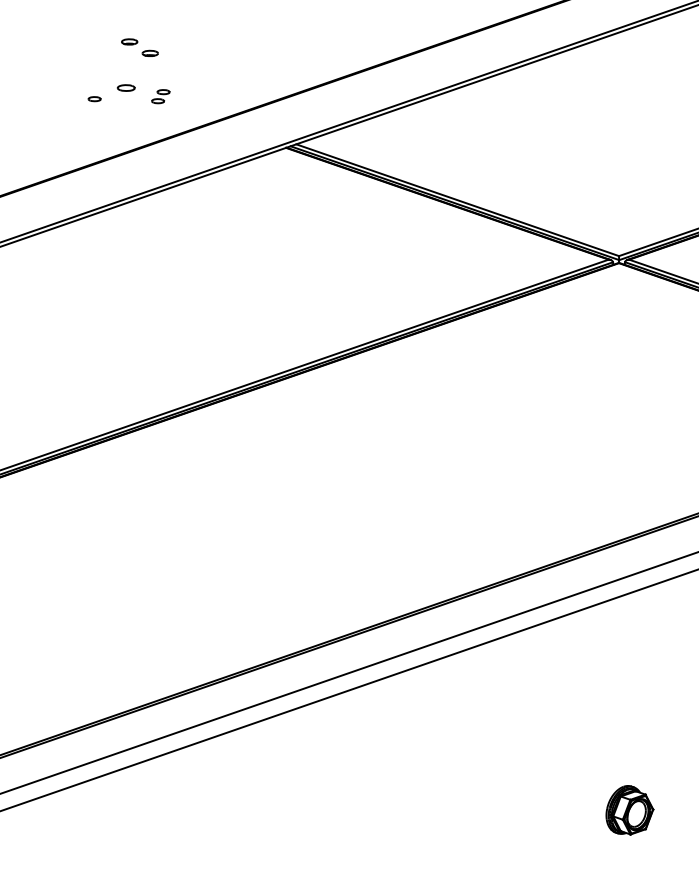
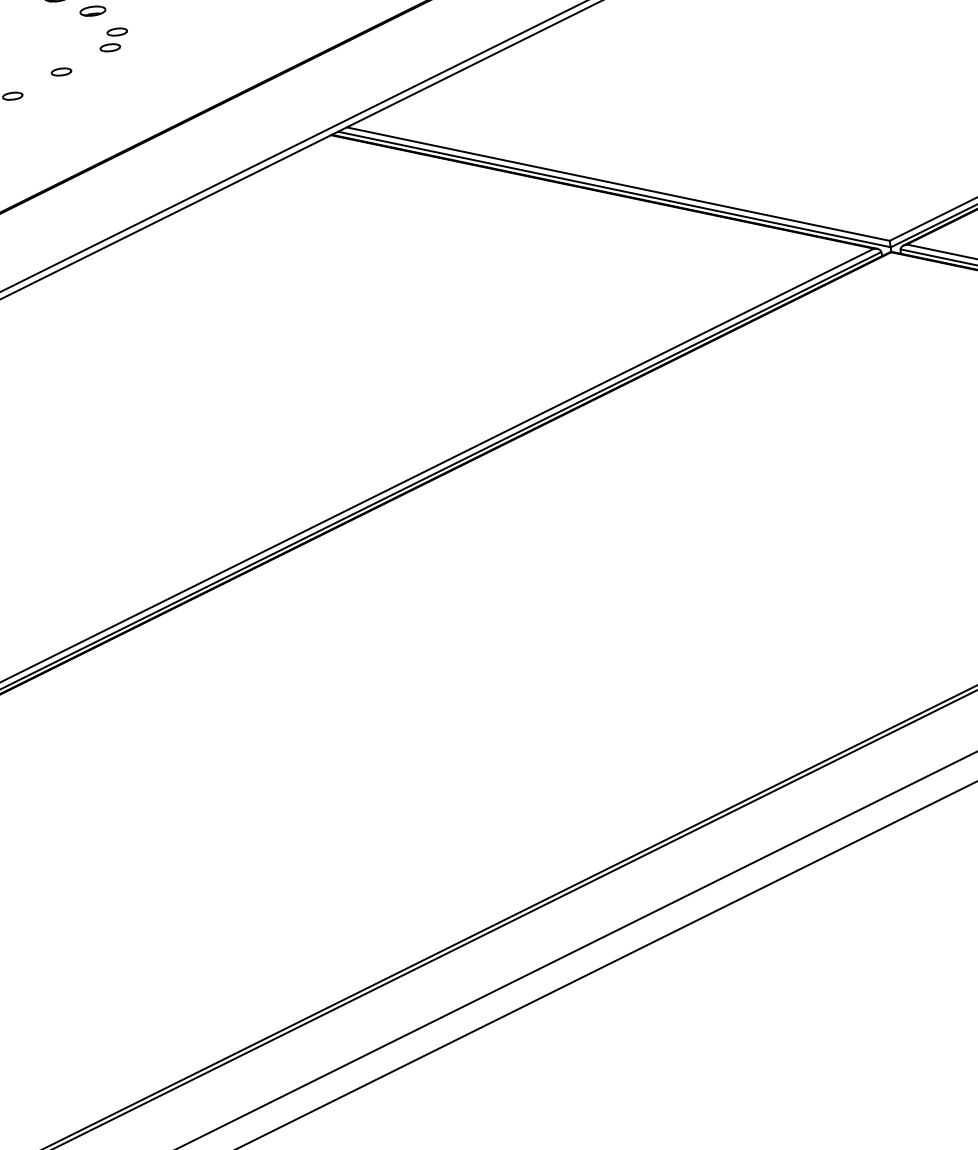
part: (126, 88) -> (61, 72), size x0.71
part: (160, 96) -> (113, 39), moved

